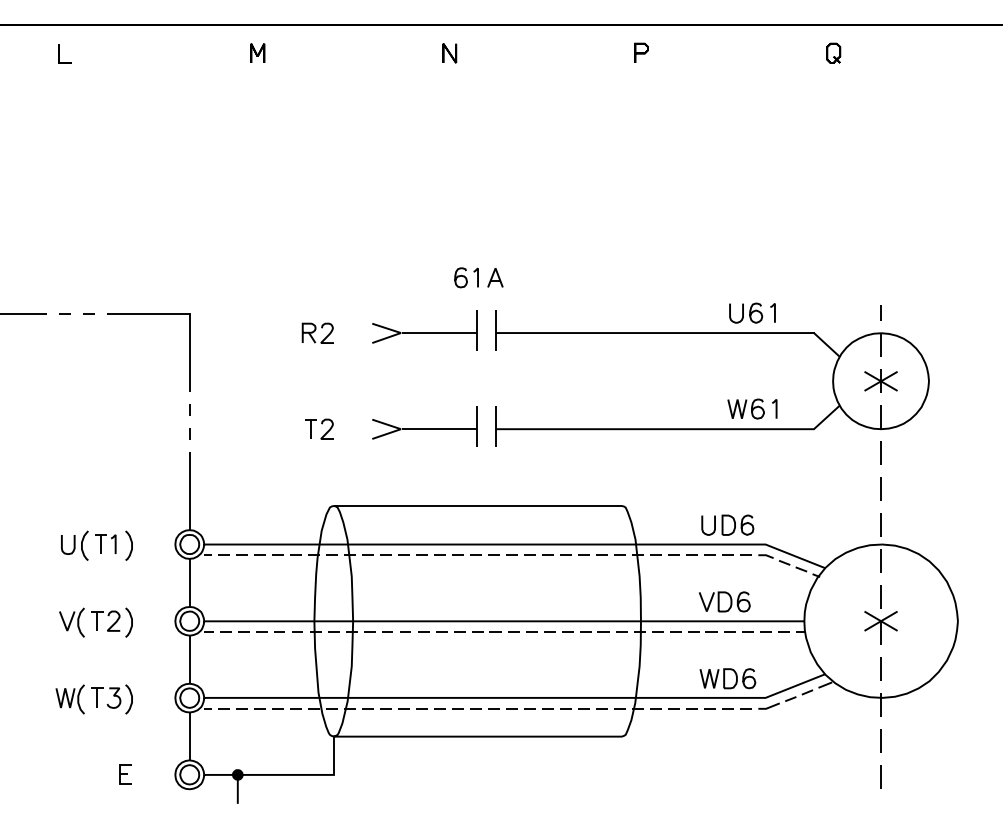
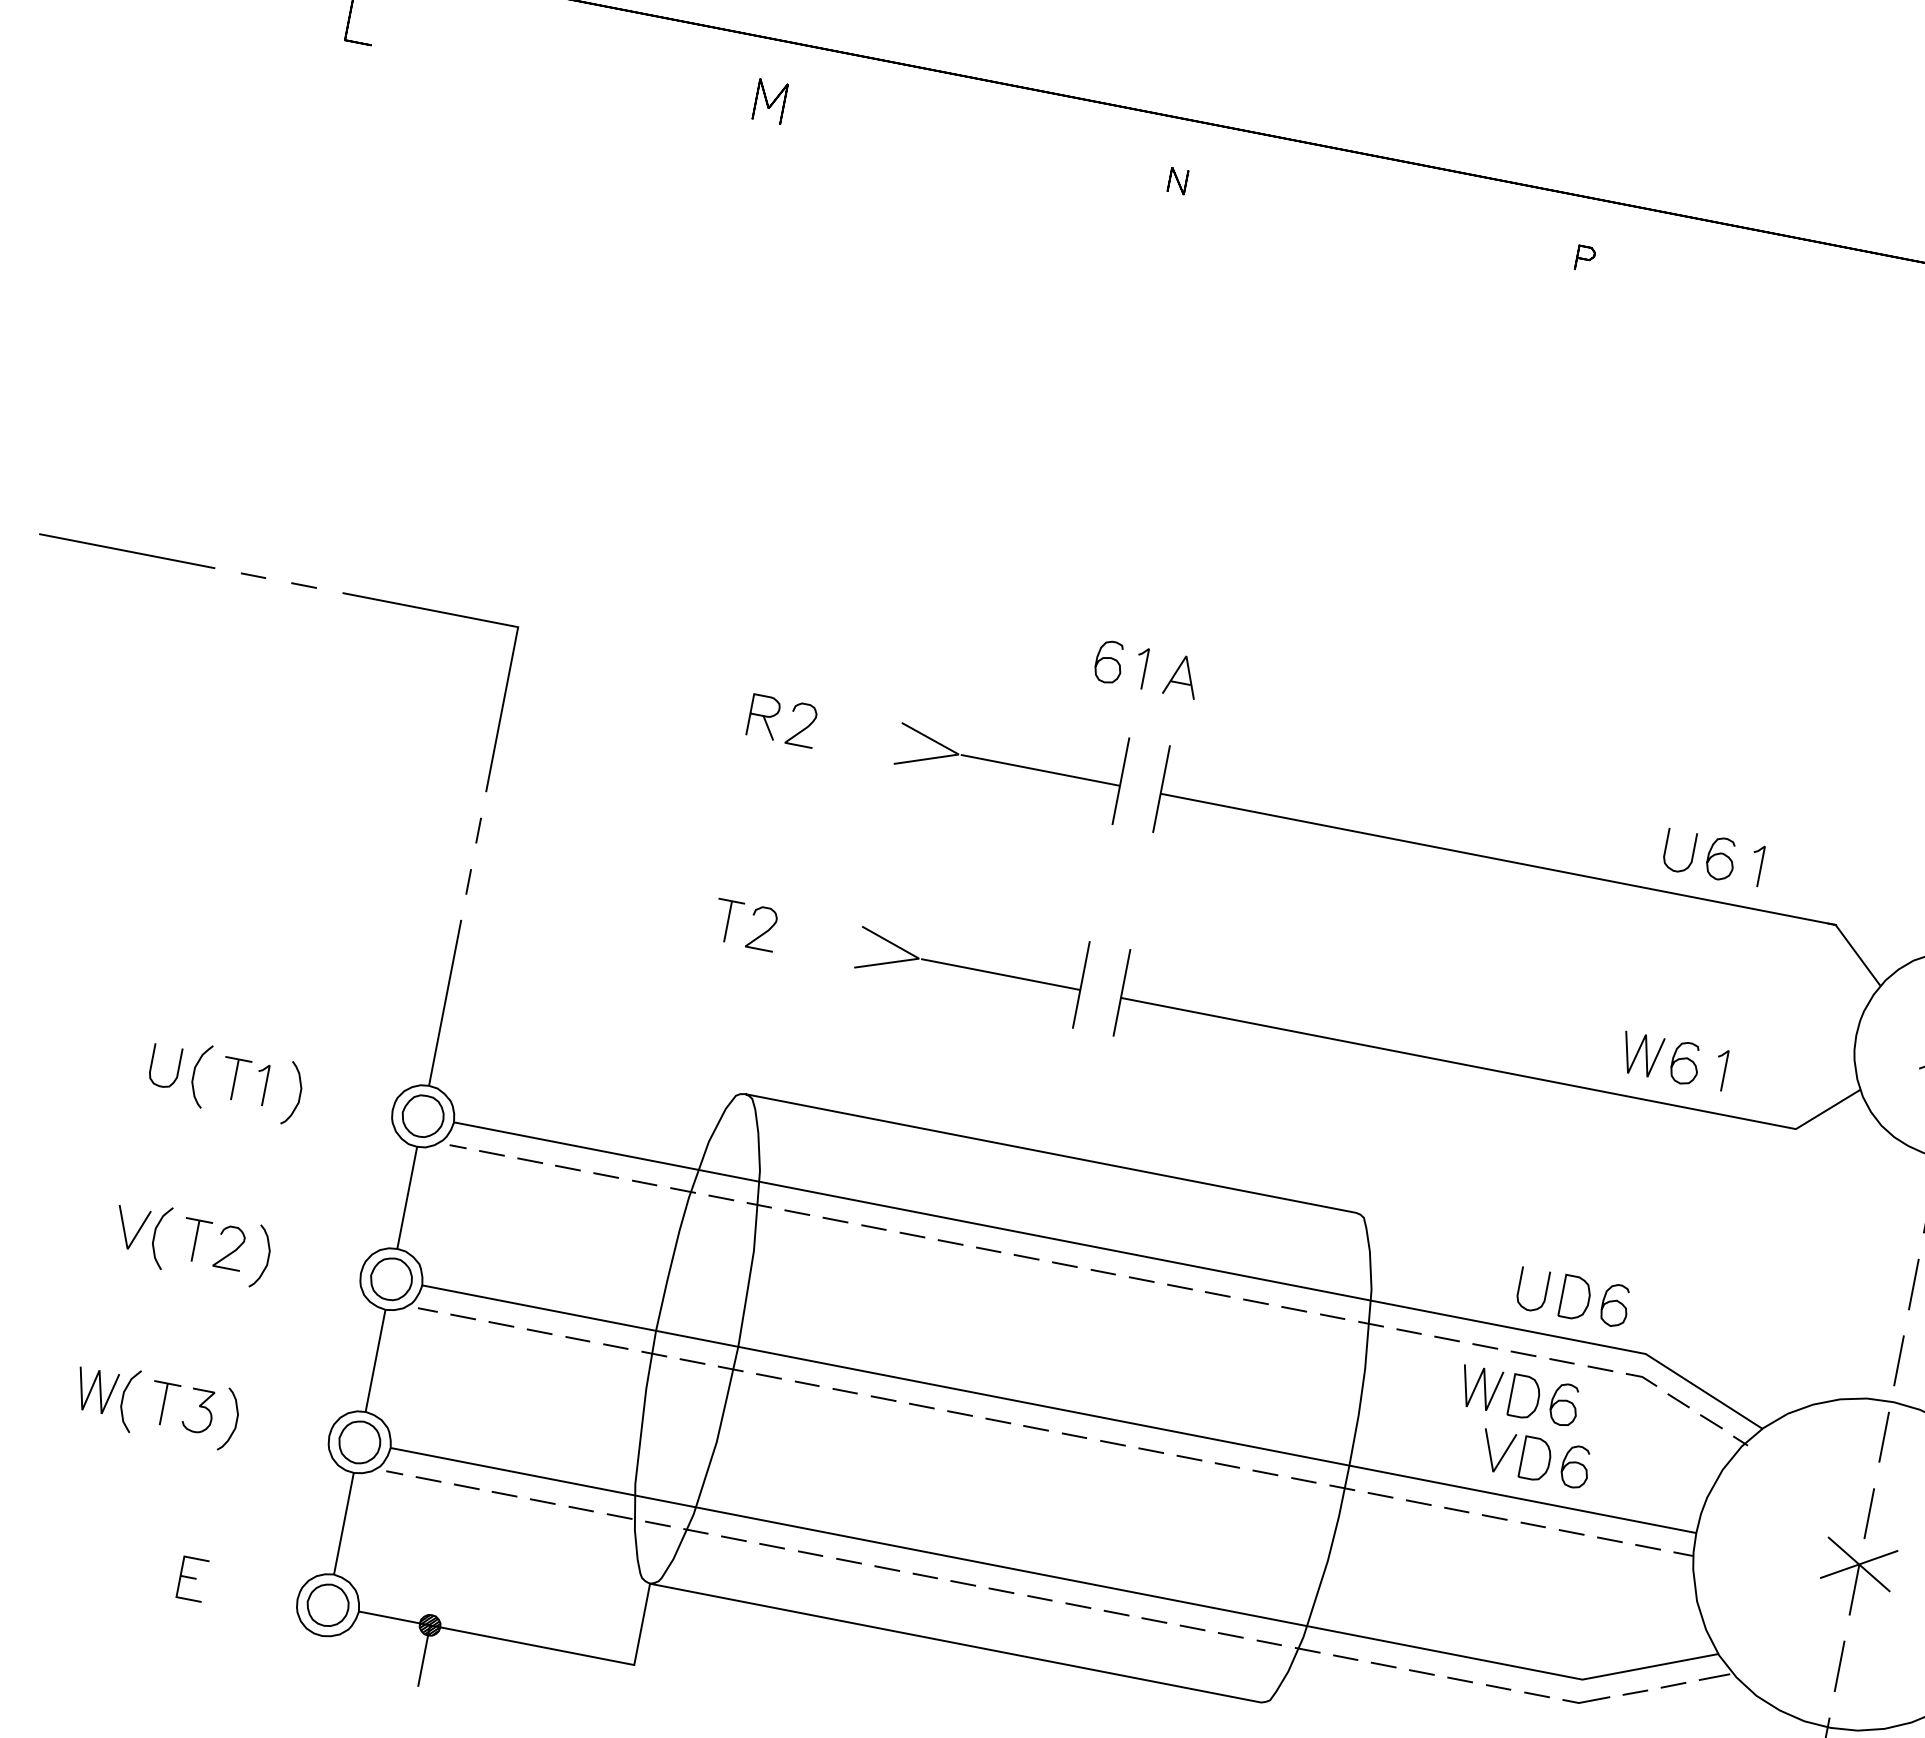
part: (641, 52) -> (1585, 258), size x0.6
part: (449, 53) -> (1177, 181), size x0.6
part: (727, 678) -> (1518, 1395), moved

